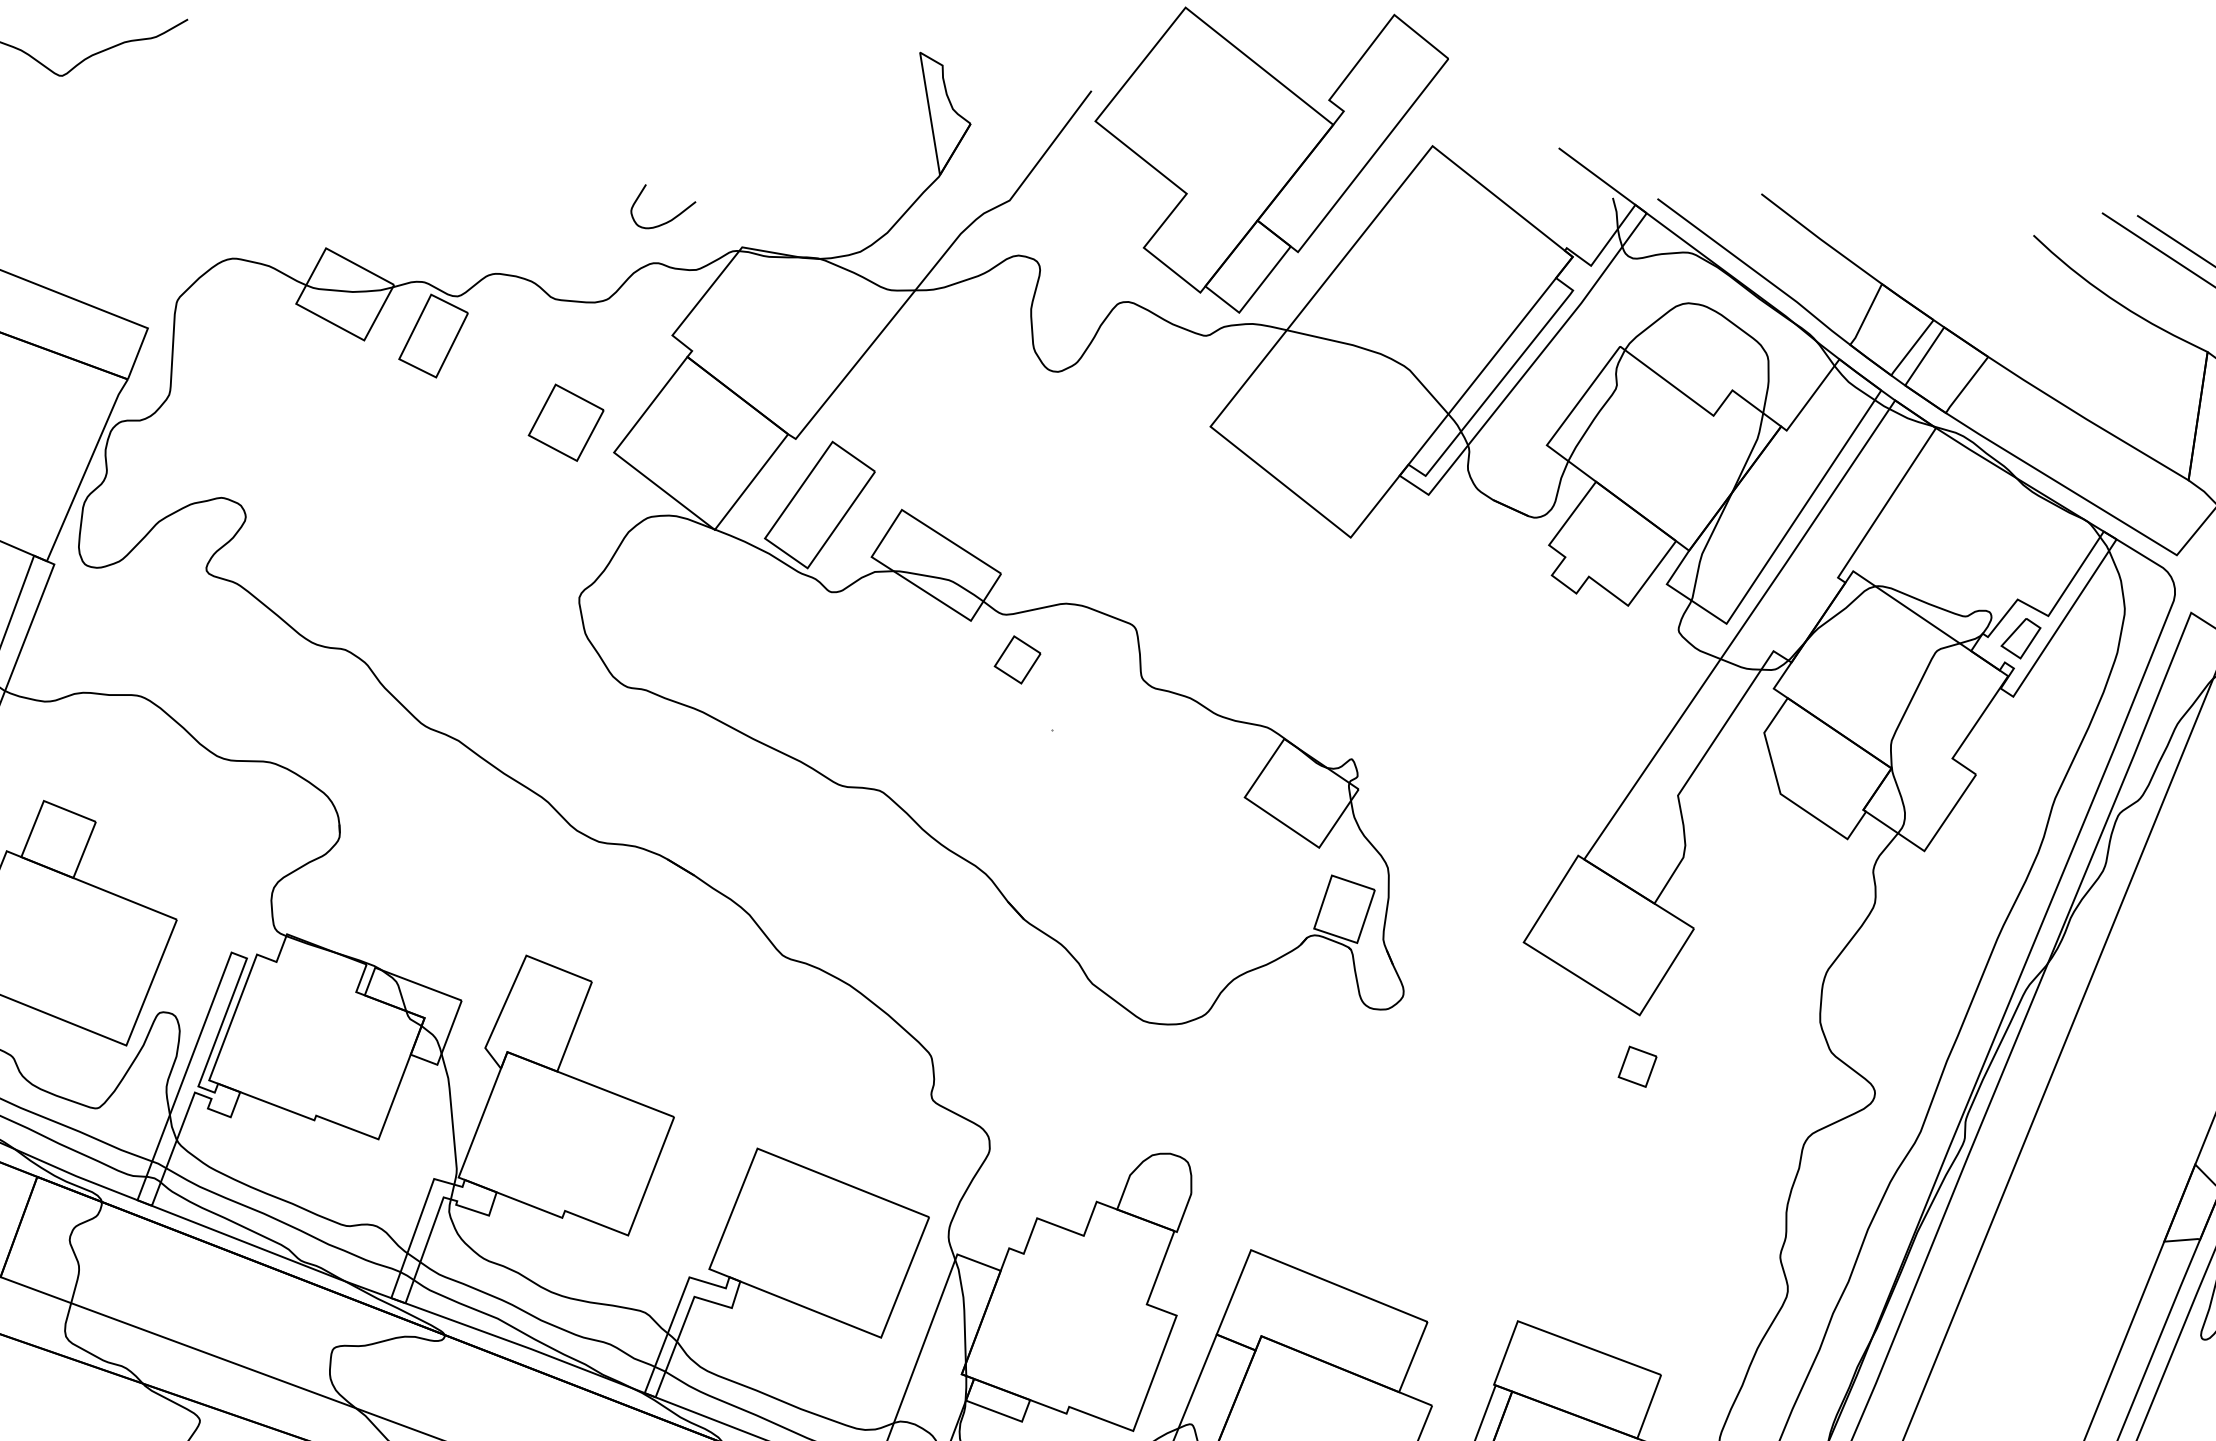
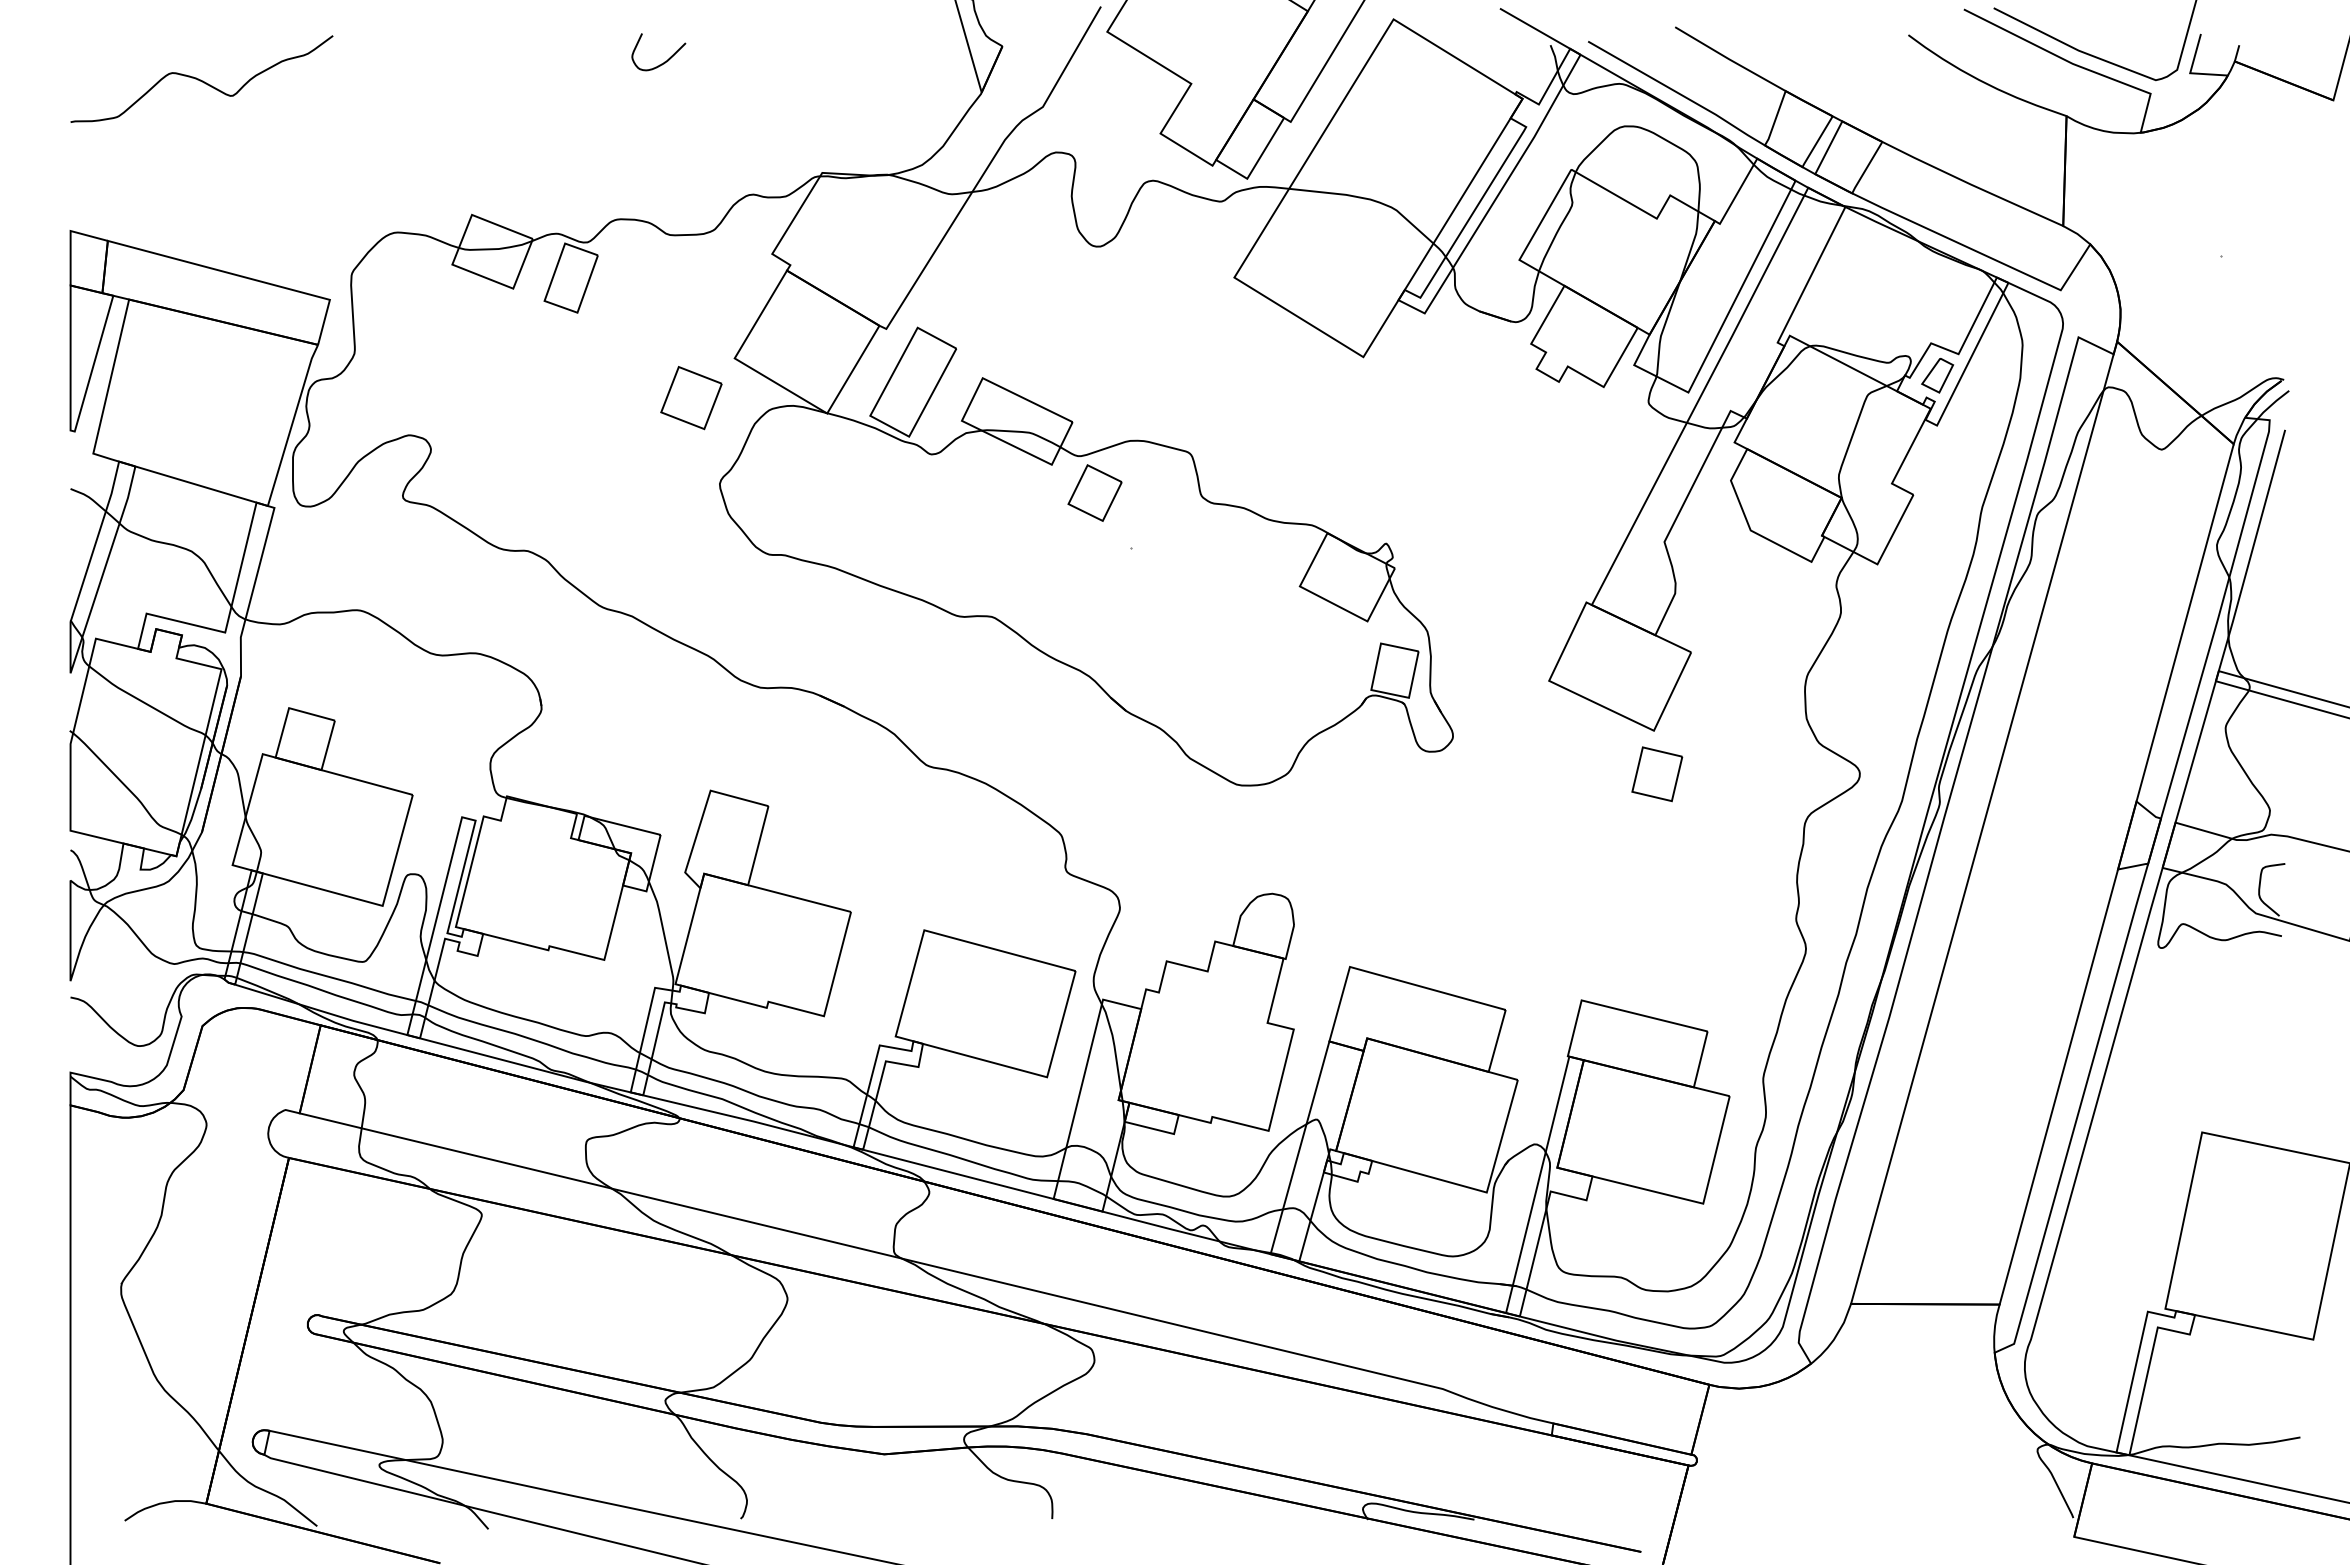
curve: (668, 220) -> (664, 61), moved
part: (566, 423) -> (691, 398), moved
part: (1017, 659) -> (1094, 492), size x1.43
part: (1637, 1067) -> (1657, 774), size x1.67

